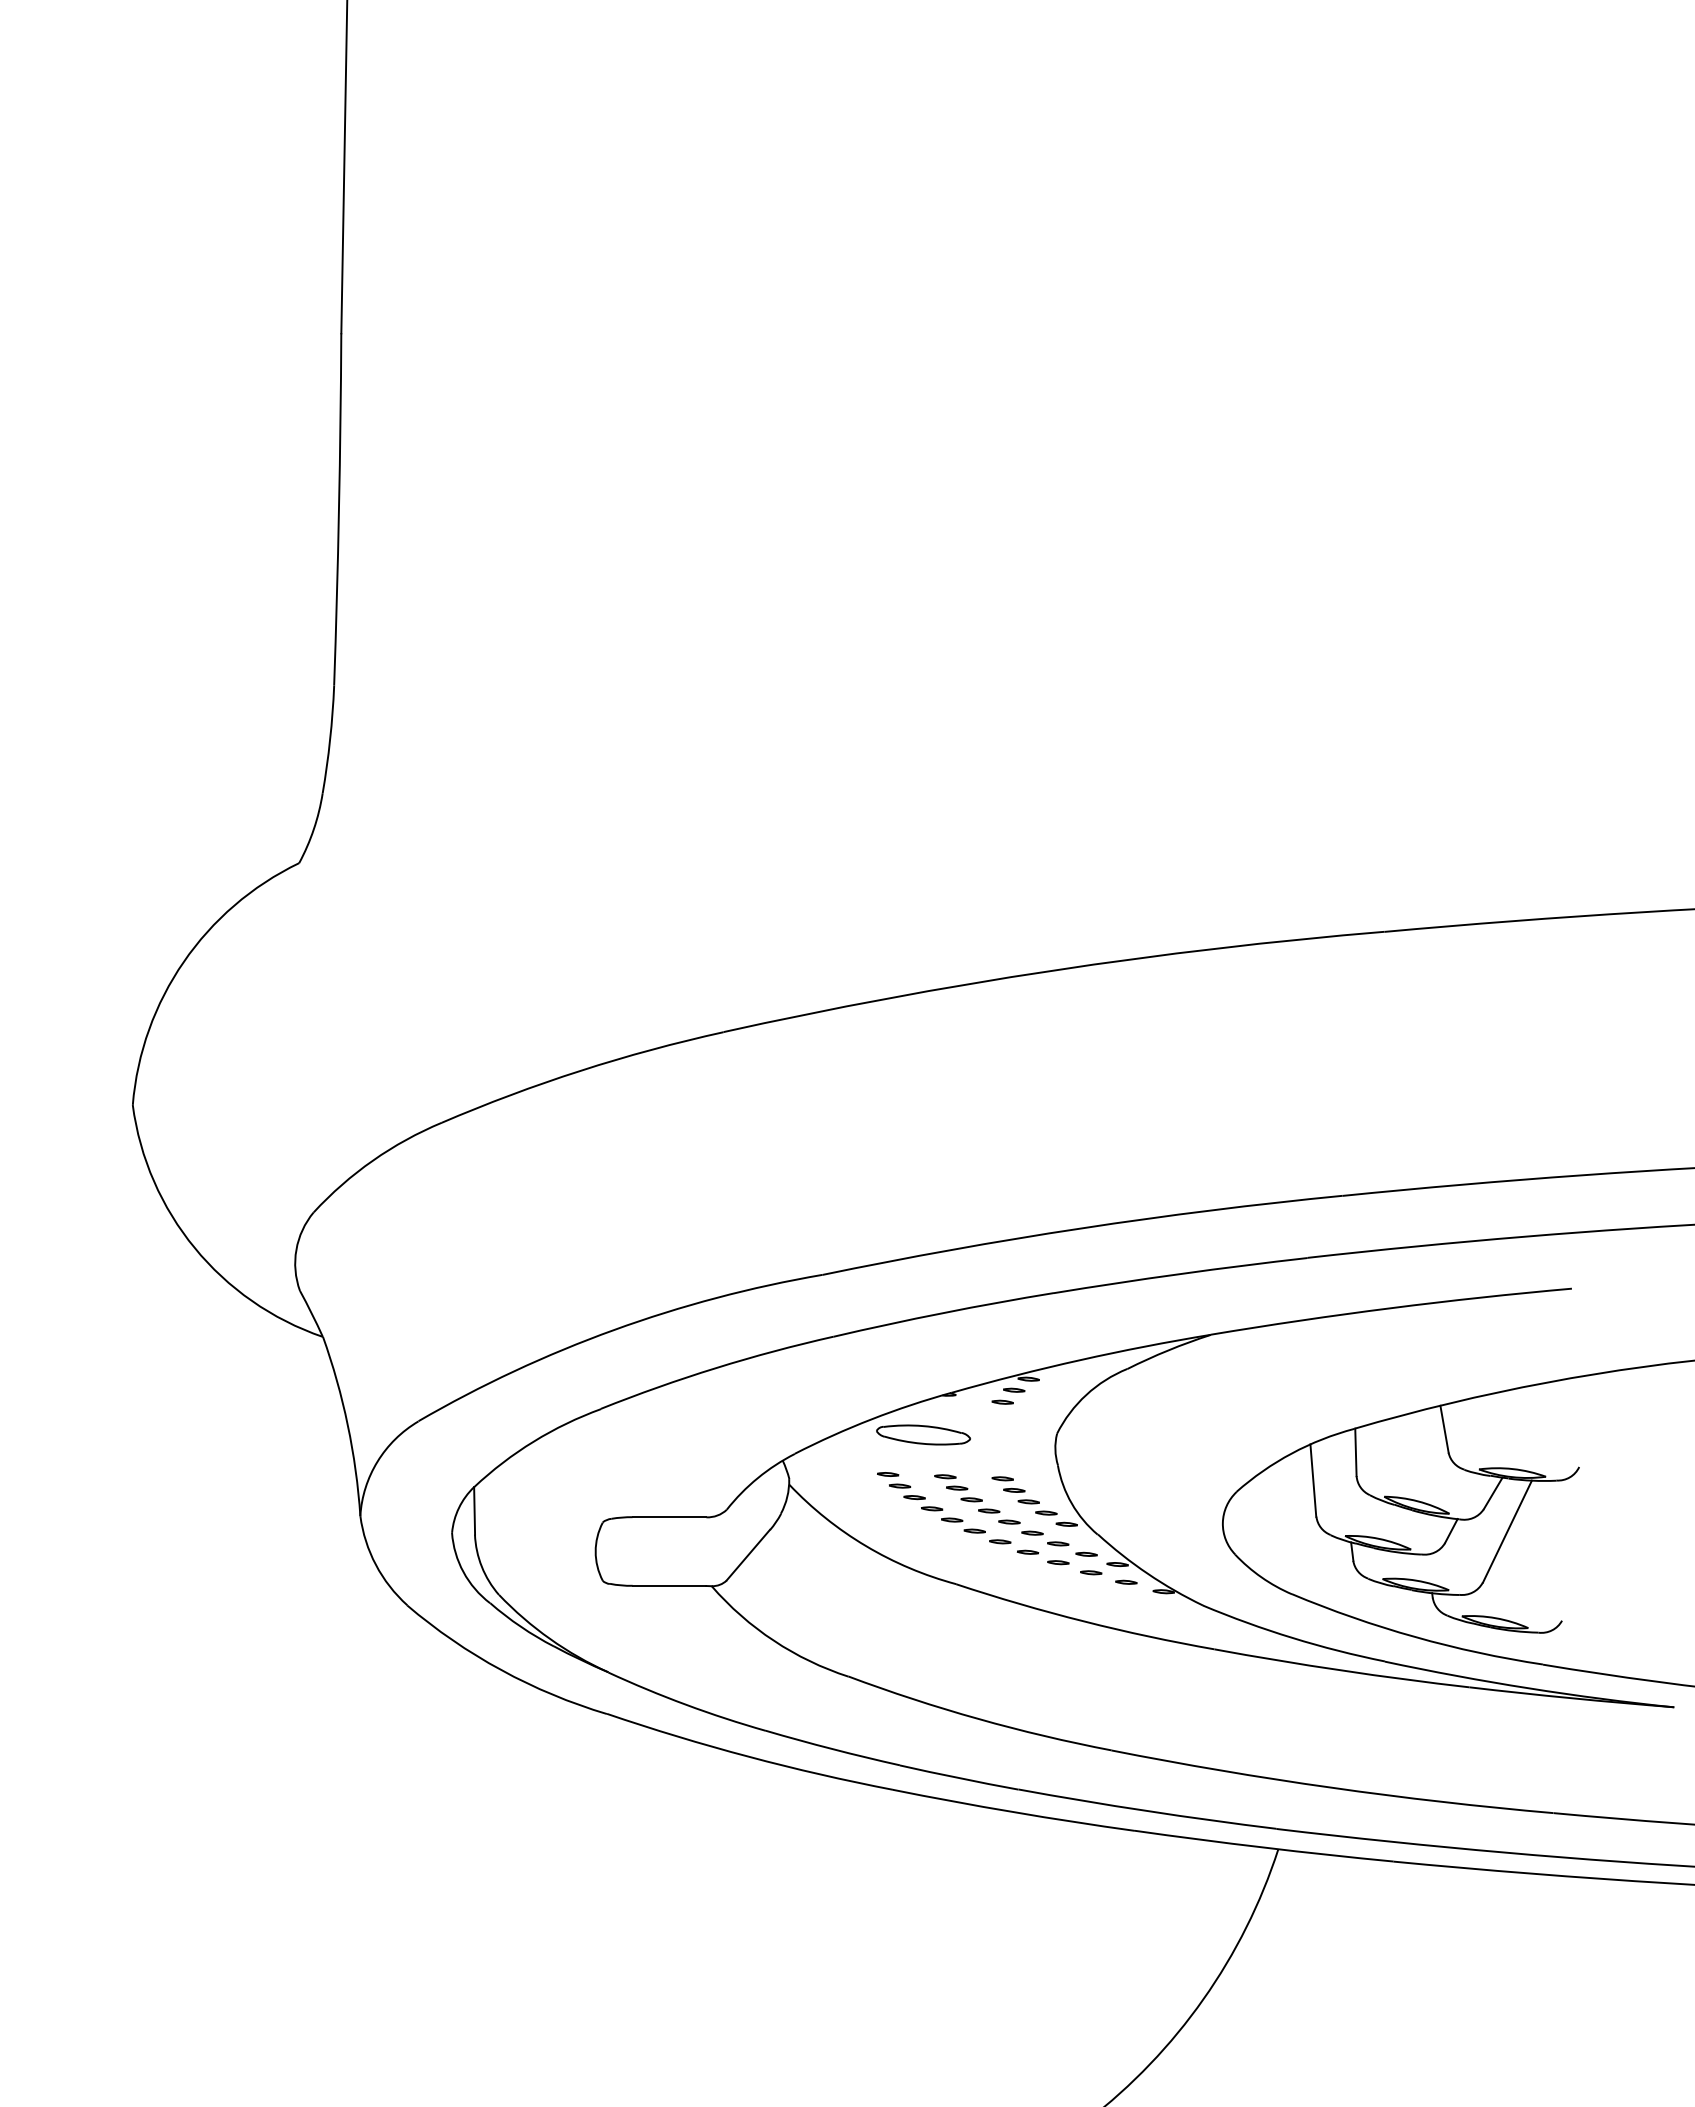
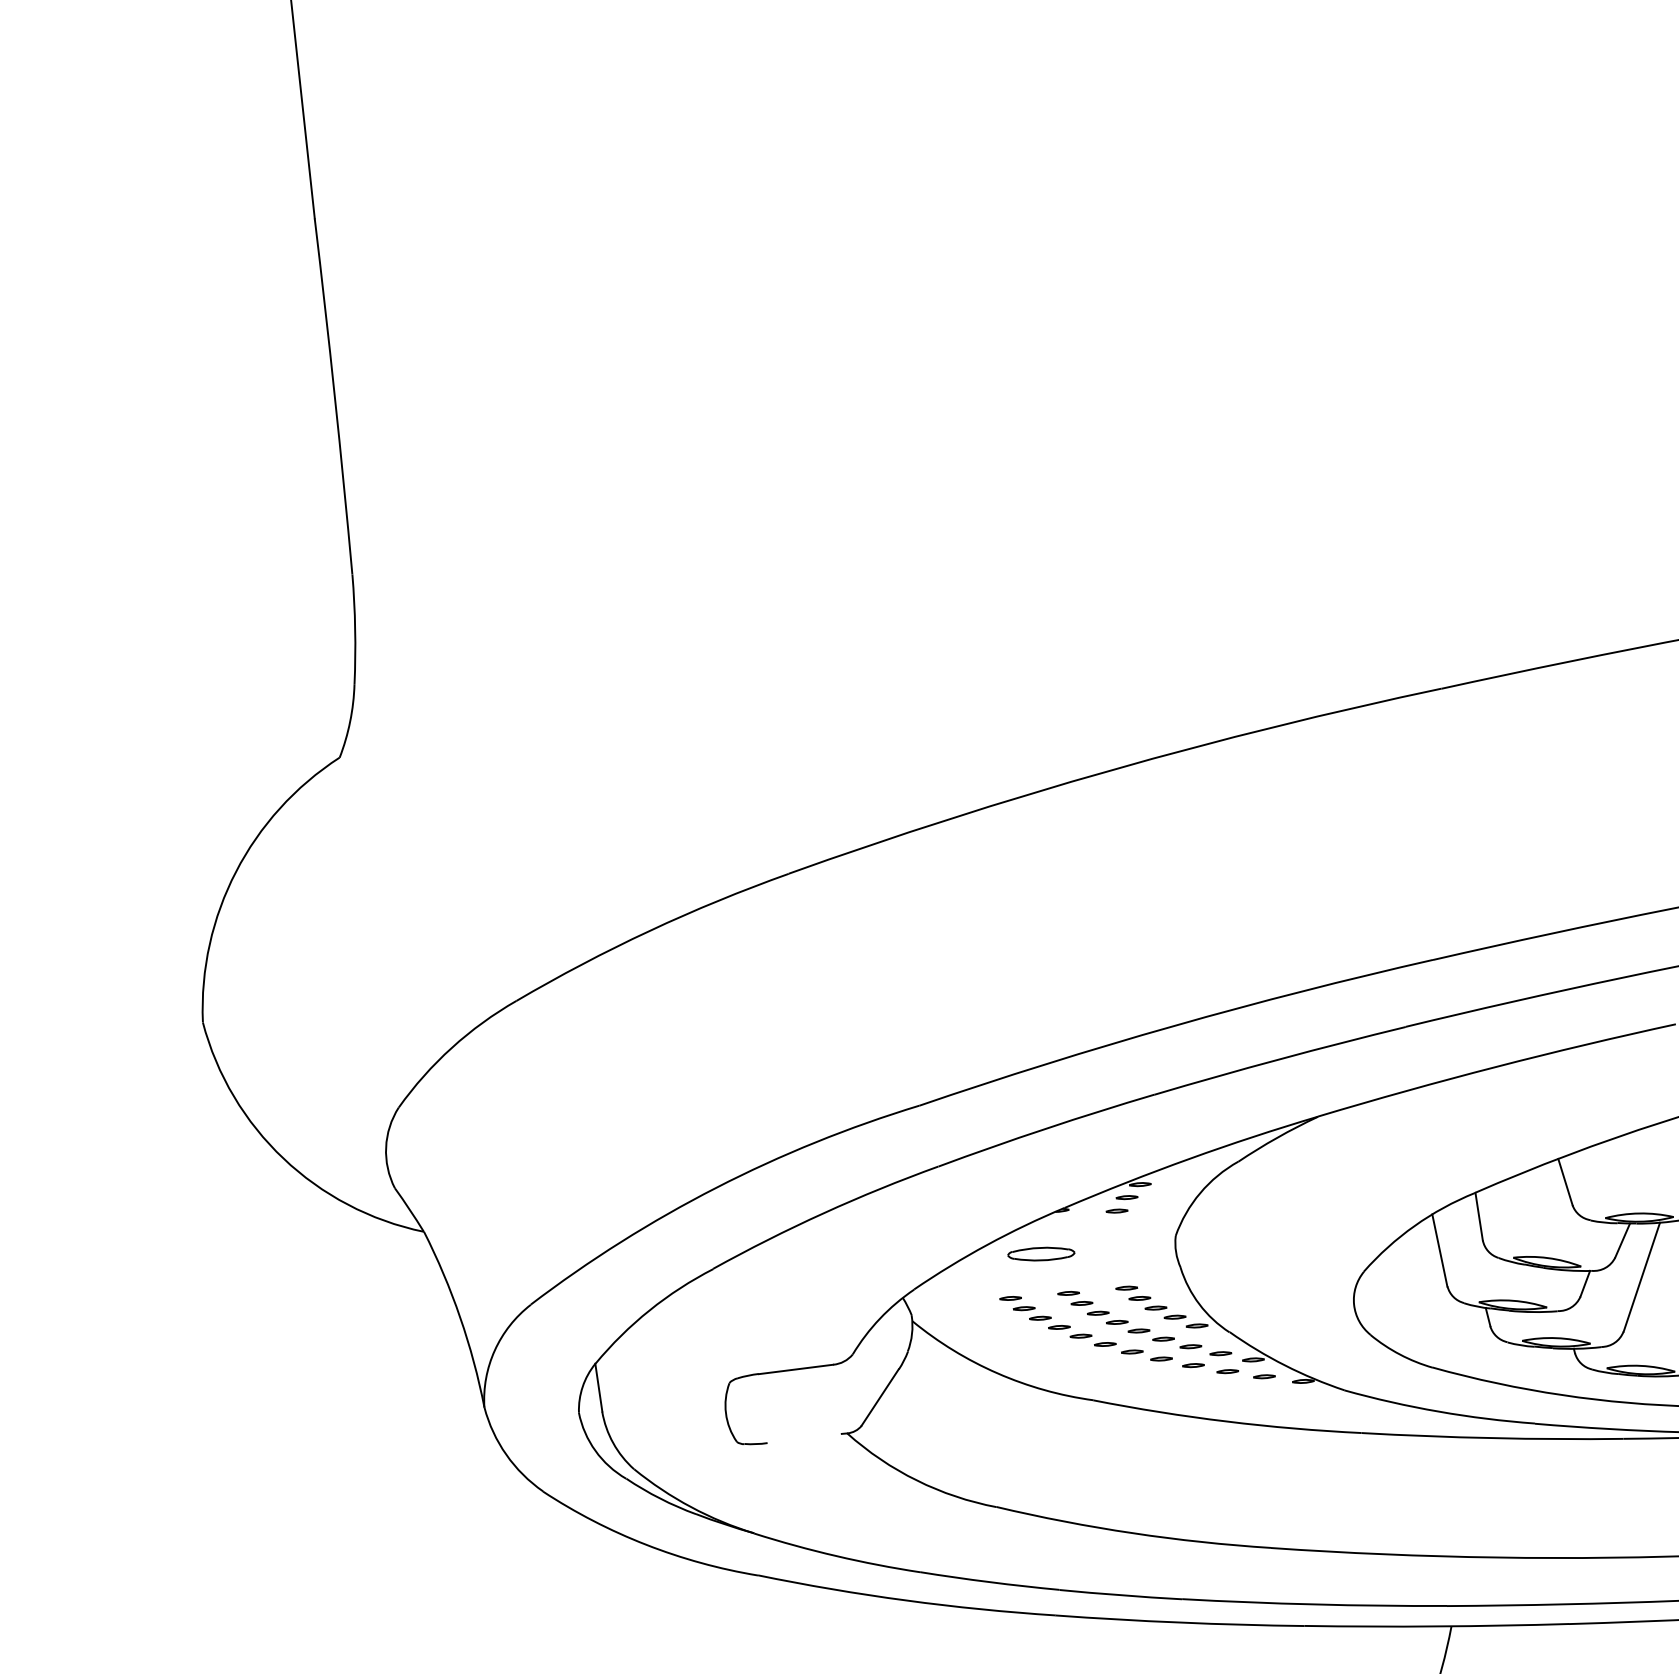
part: (923, 1434) -> (1041, 1253), size x0.7
line: (669, 1586) -> (804, 1439), removed

